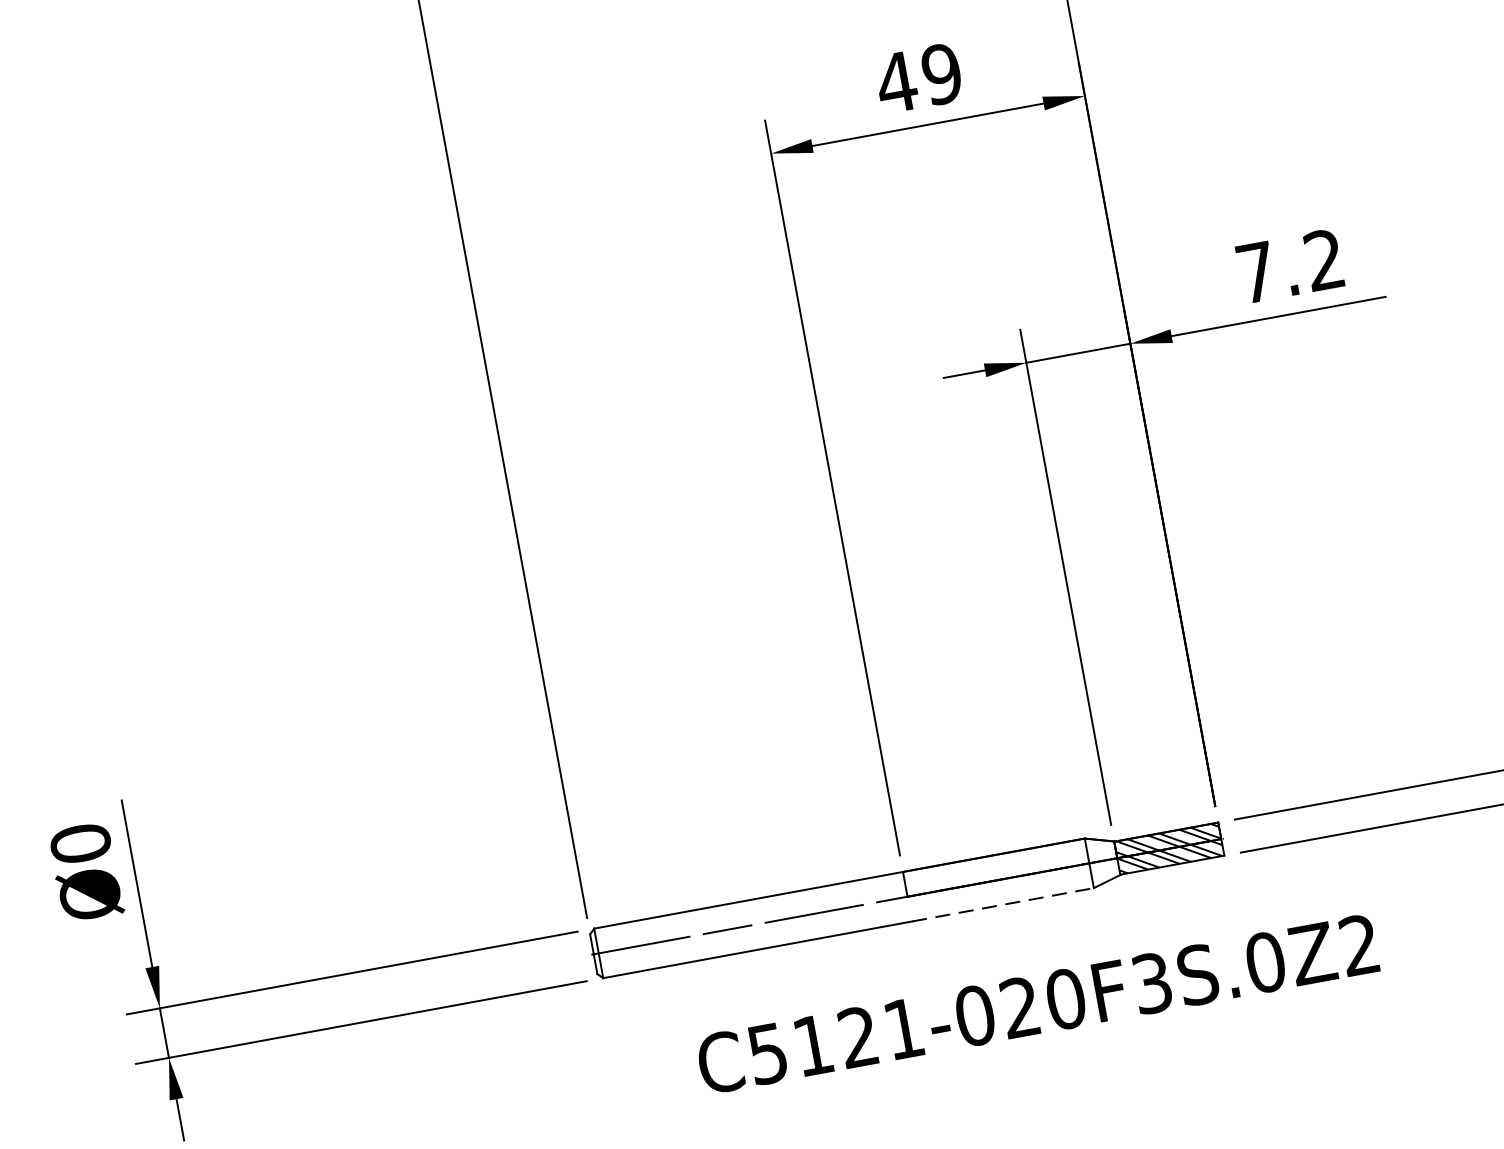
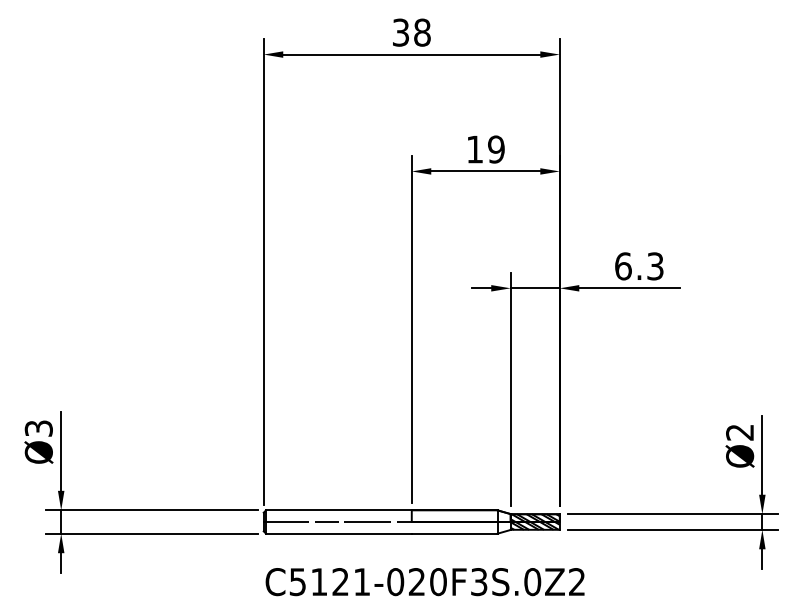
text: (895, 82) -> (474, 149), 49 -> 19
text: (1290, 266) -> (639, 266), 7.2 -> 6.3
text: (79, 843) -> (38, 428), Ø0 -> Ø3
line: (1002, 904) -> (454, 533), dashed -> solid
text: (1036, 1005) -> (424, 582), moved

